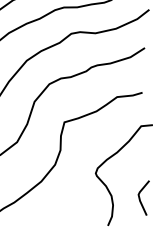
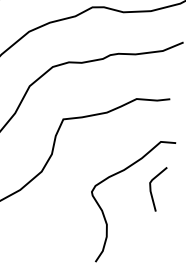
line: (140, 197) -> (151, 186), moved

